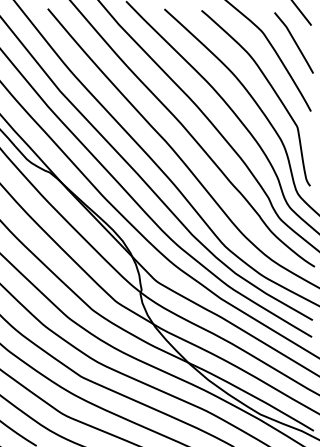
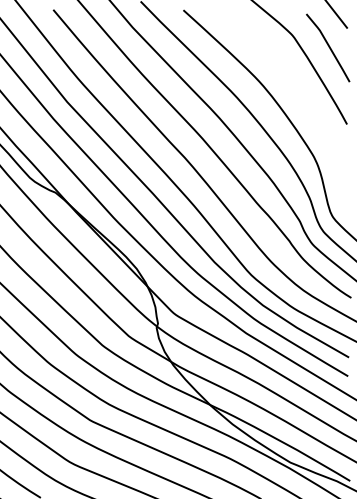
curve: (271, 88) -> (302, 98), removed

